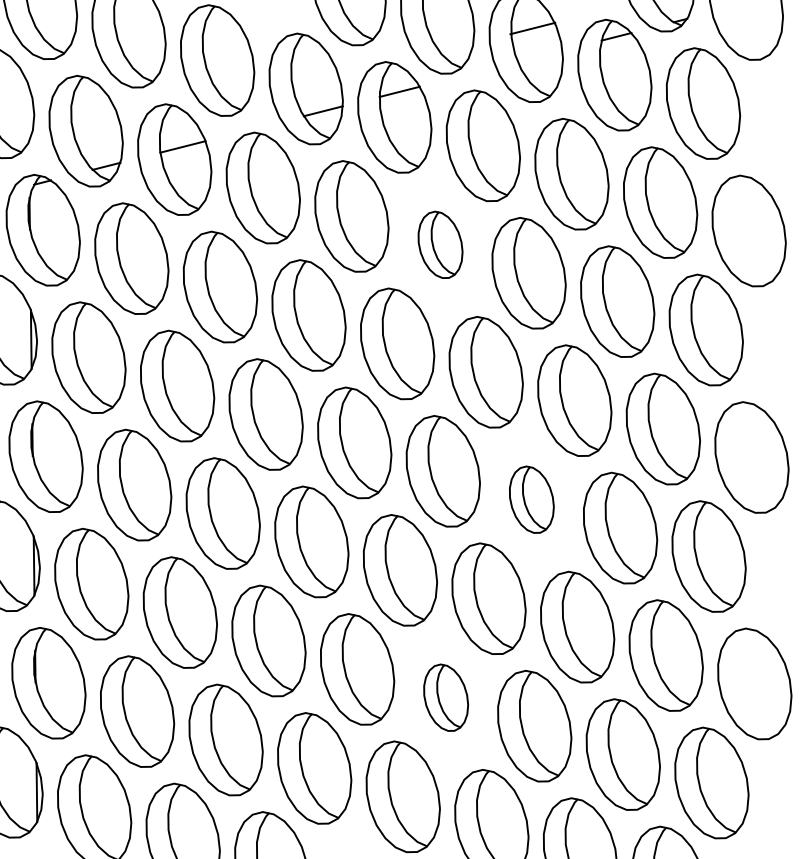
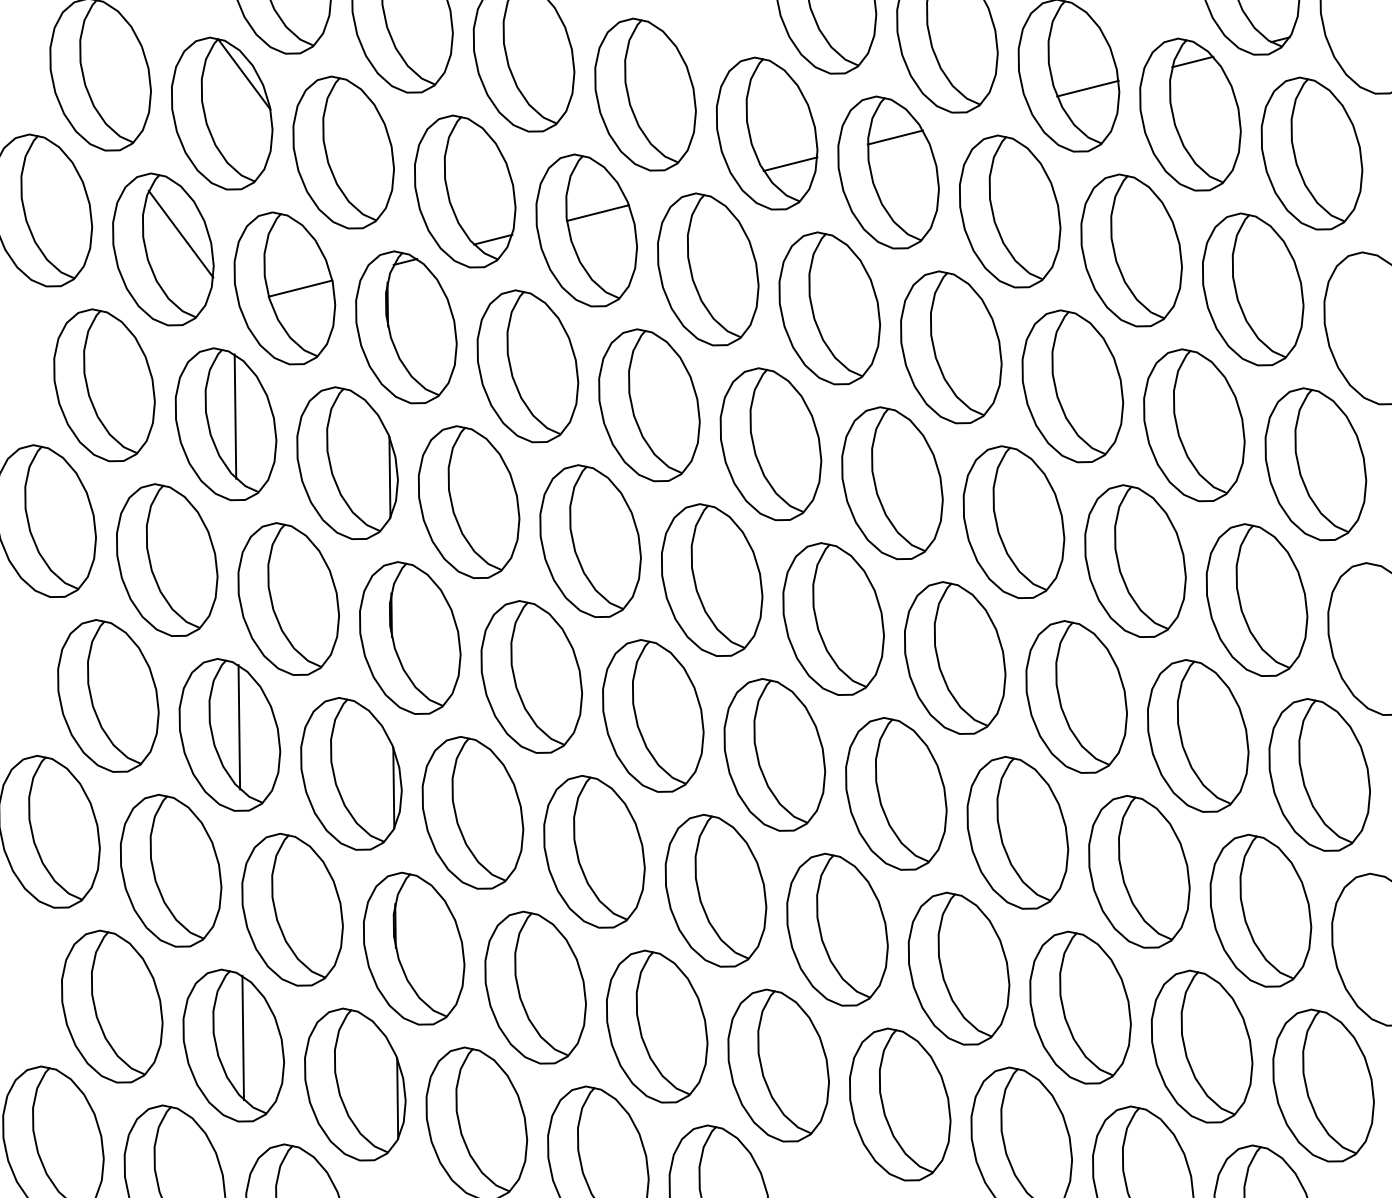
line: (532, 28) -> (1087, 88), moved
part: (440, 244) -> (951, 347), size x1.67
part: (531, 499) -> (1076, 696), size x1.67
part: (445, 697) -> (958, 968), size x1.67

